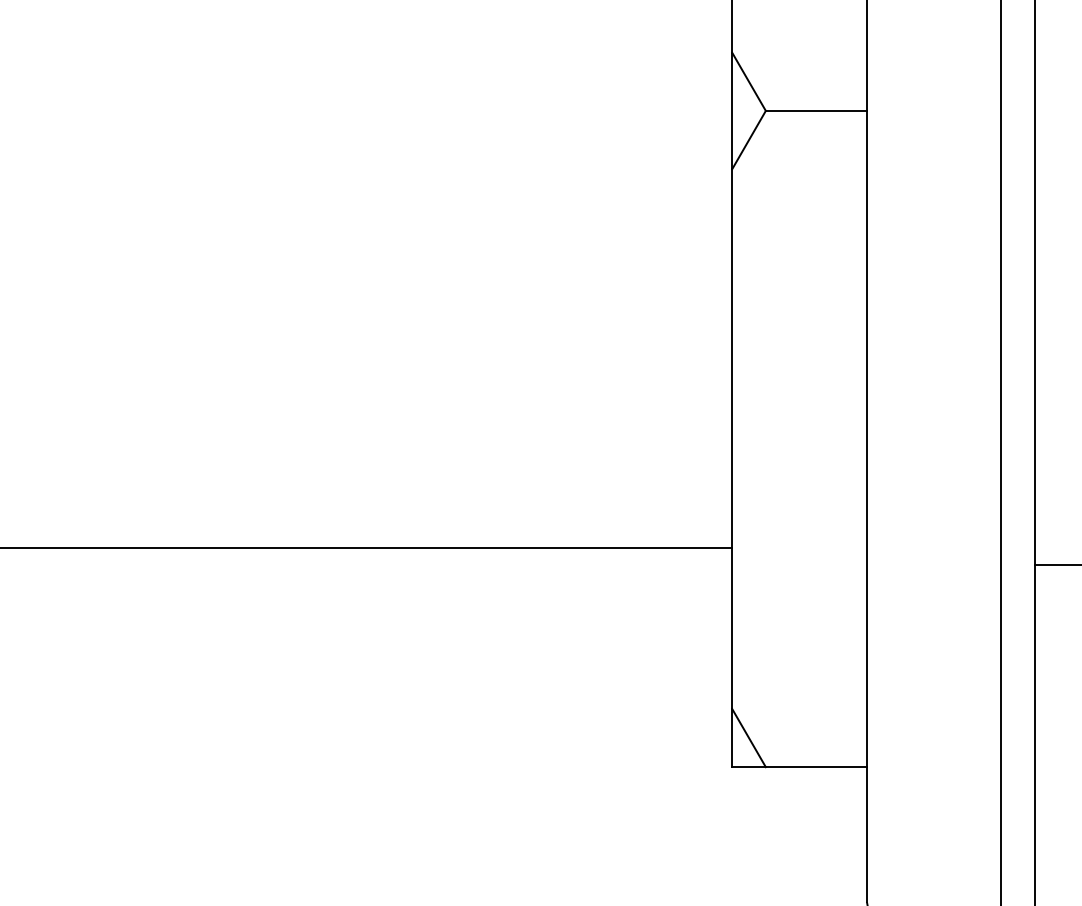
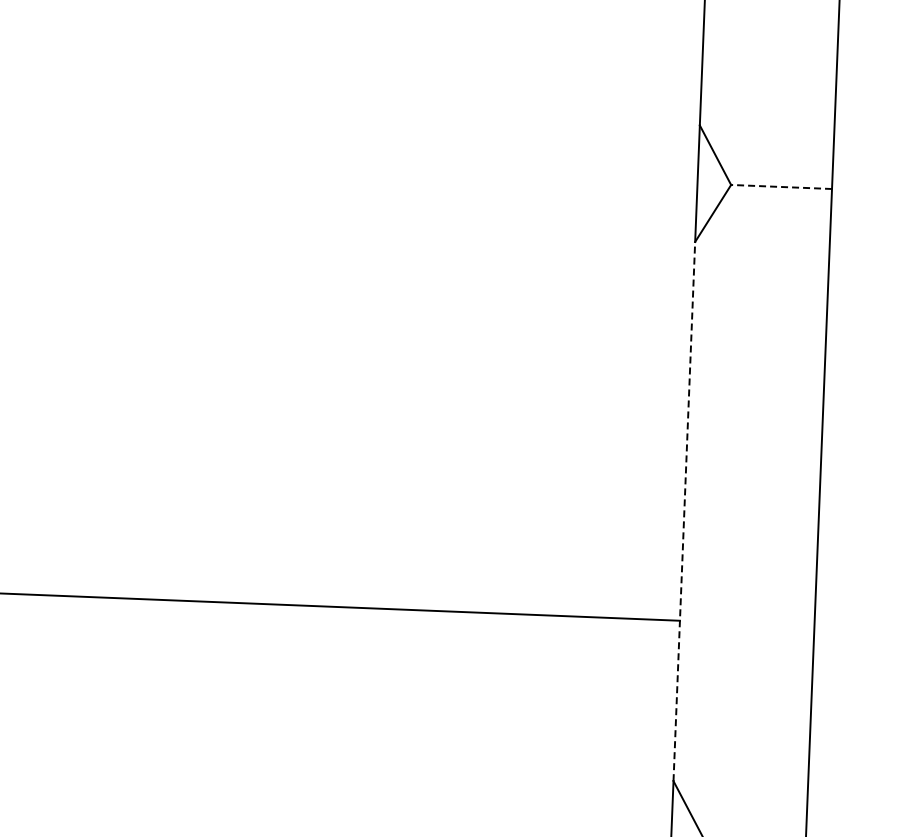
line: (815, 110) -> (780, 186), solid -> dashed
line: (732, 439) -> (684, 511), solid -> dashed

